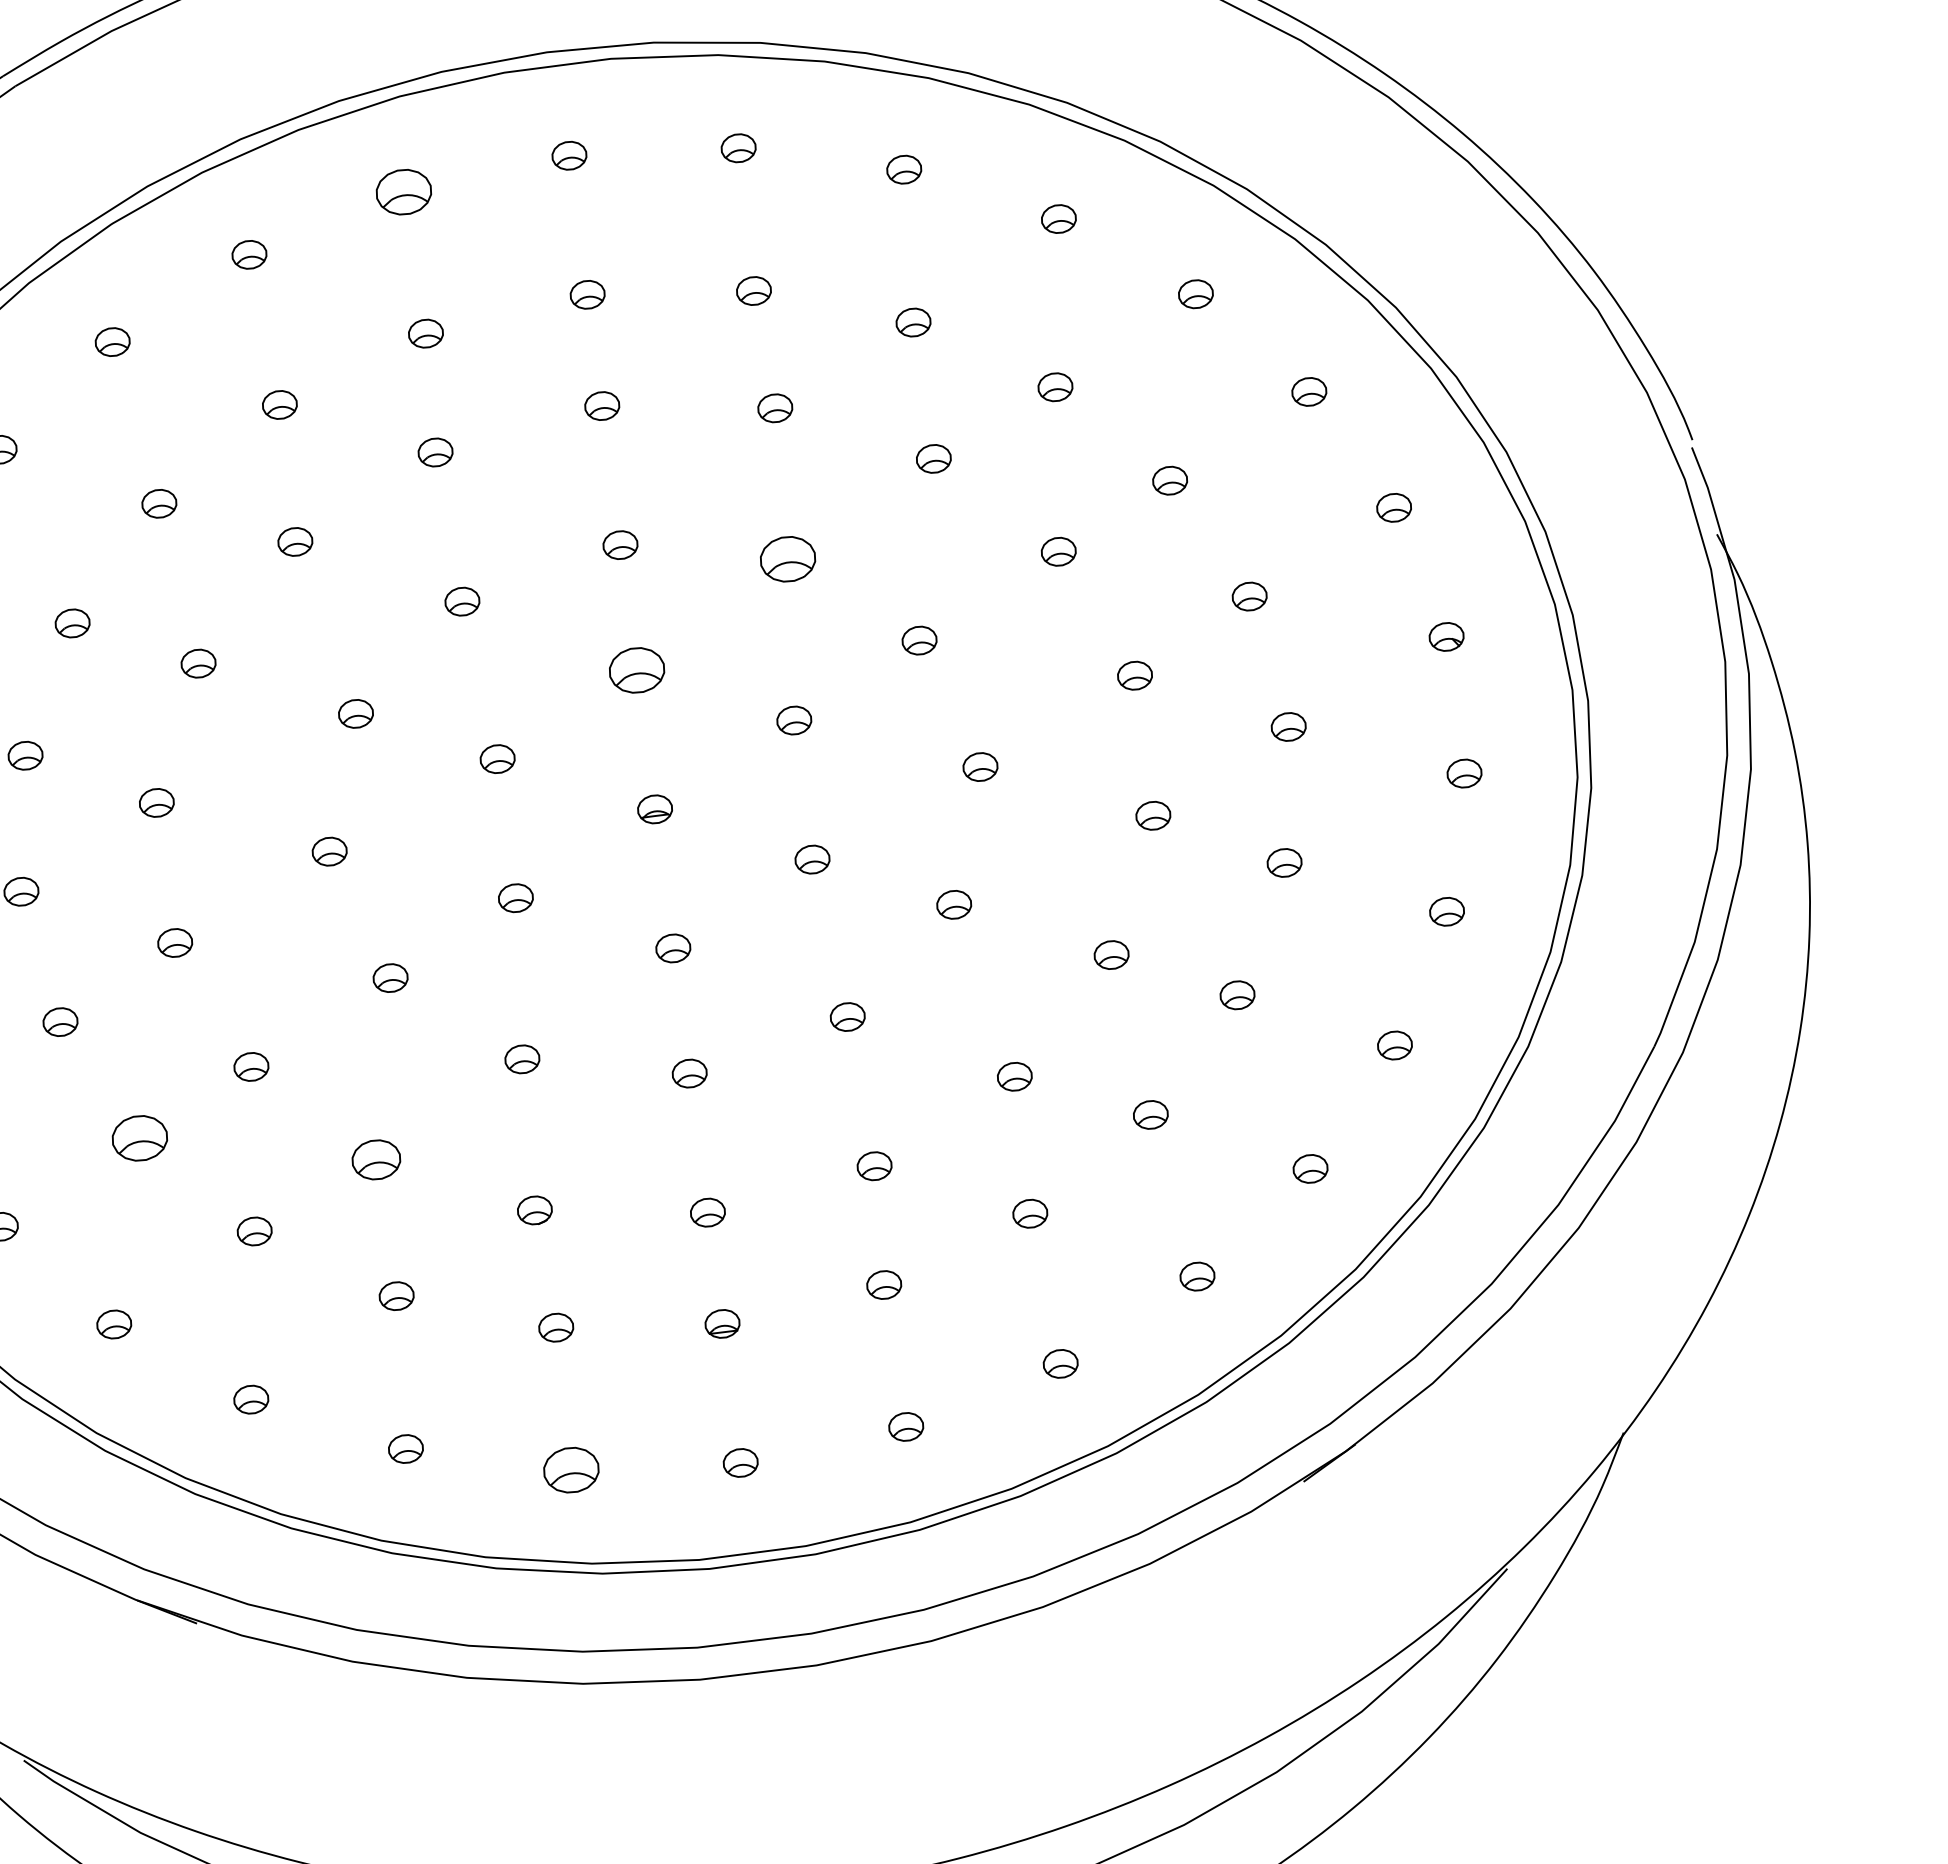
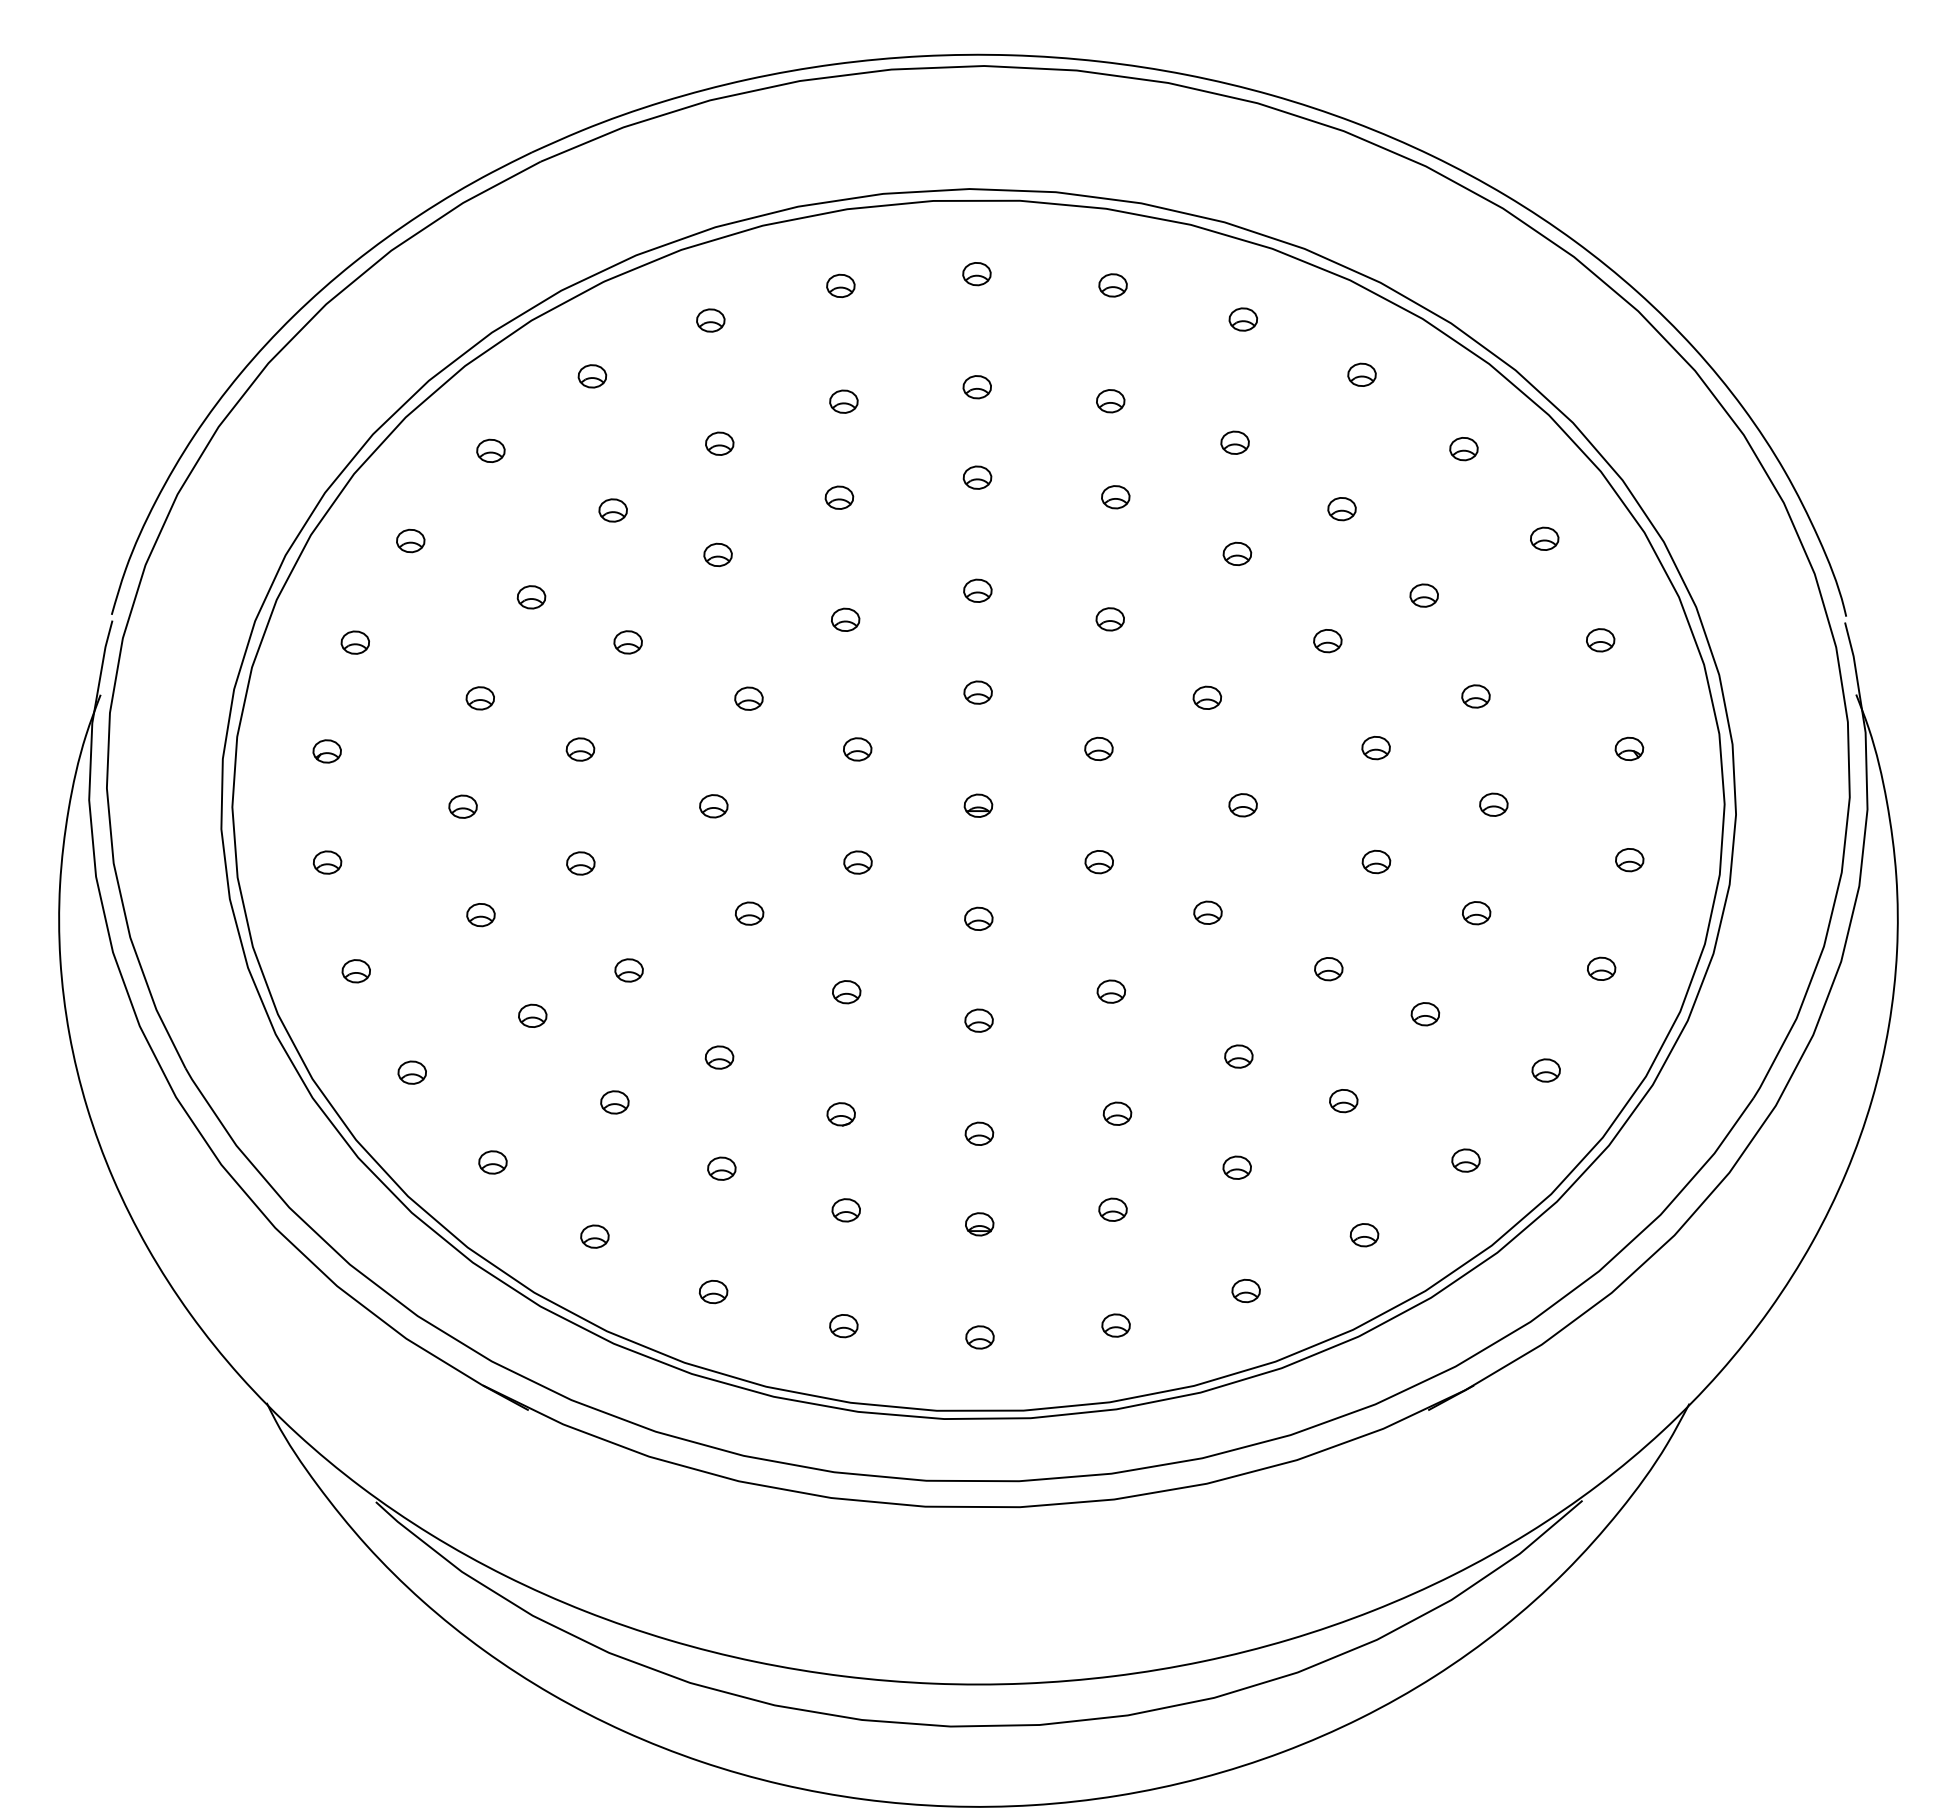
part: (403, 191) -> (840, 285), size x0.62
part: (786, 559) -> (1109, 619), size x0.62
part: (636, 670) -> (977, 692), size x0.62
part: (139, 1137) -> (532, 1015), size x0.62
part: (376, 1159) -> (719, 1057), size x0.71
part: (571, 1470) -> (843, 1326), size x0.62

